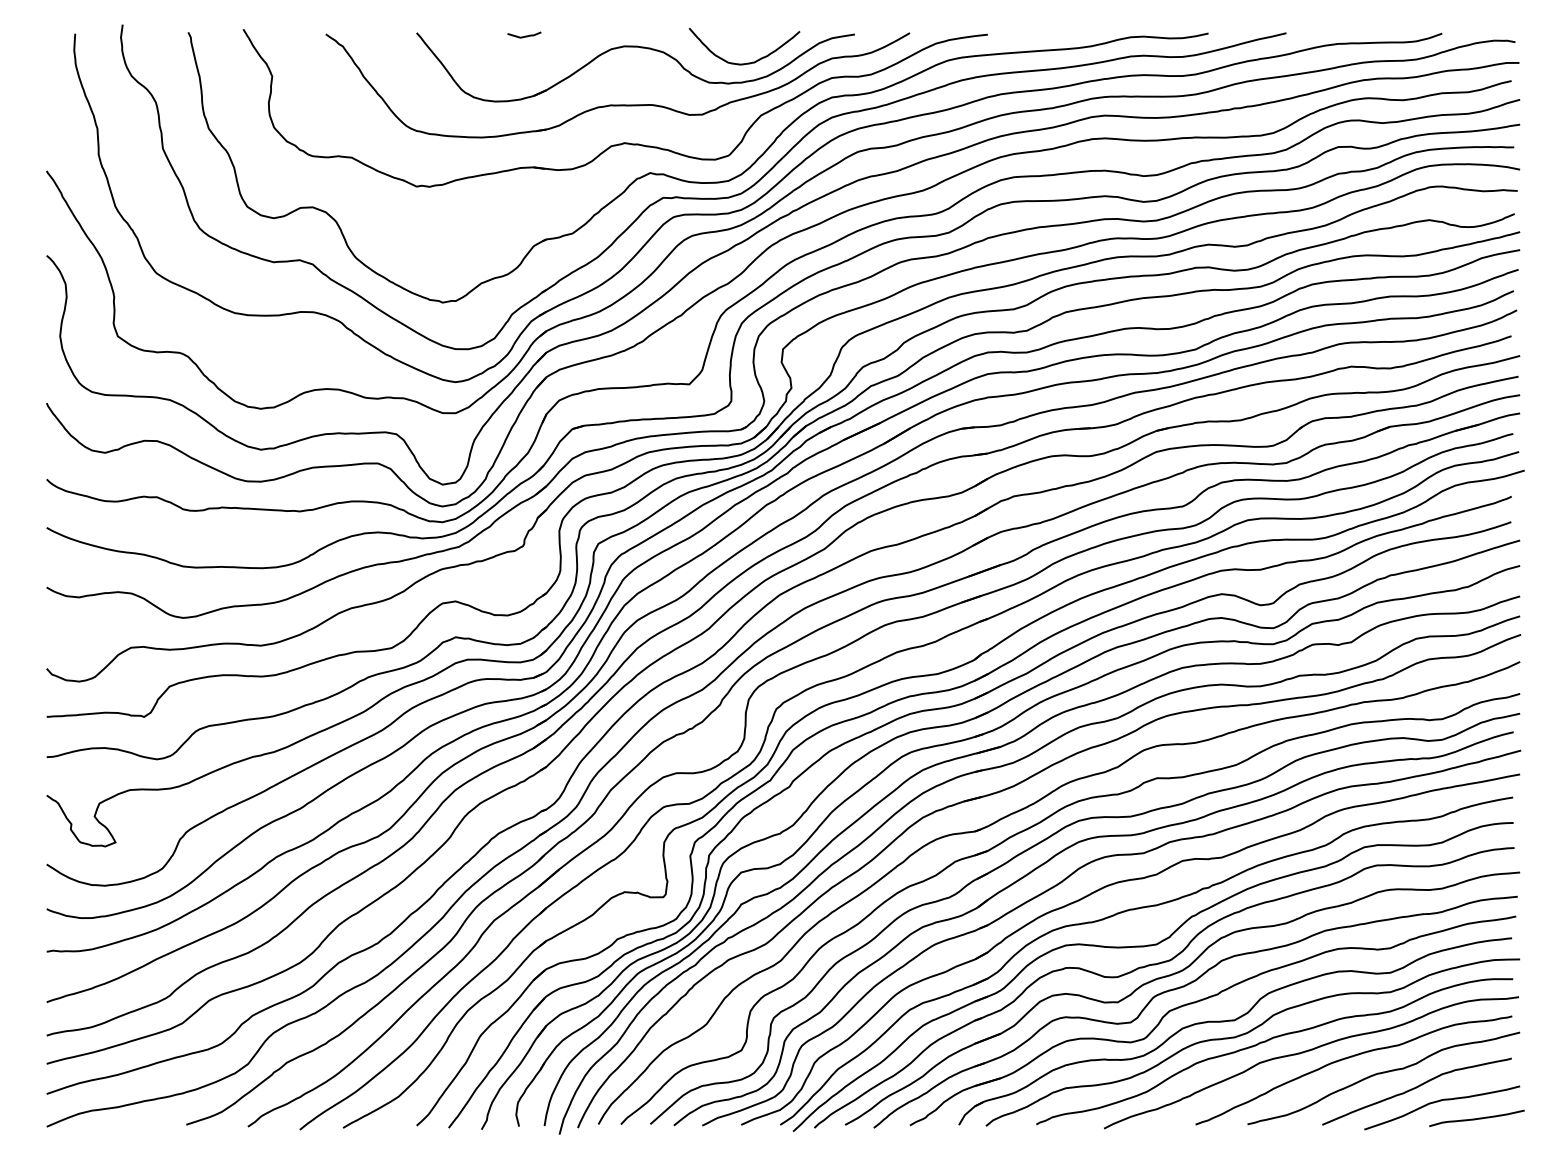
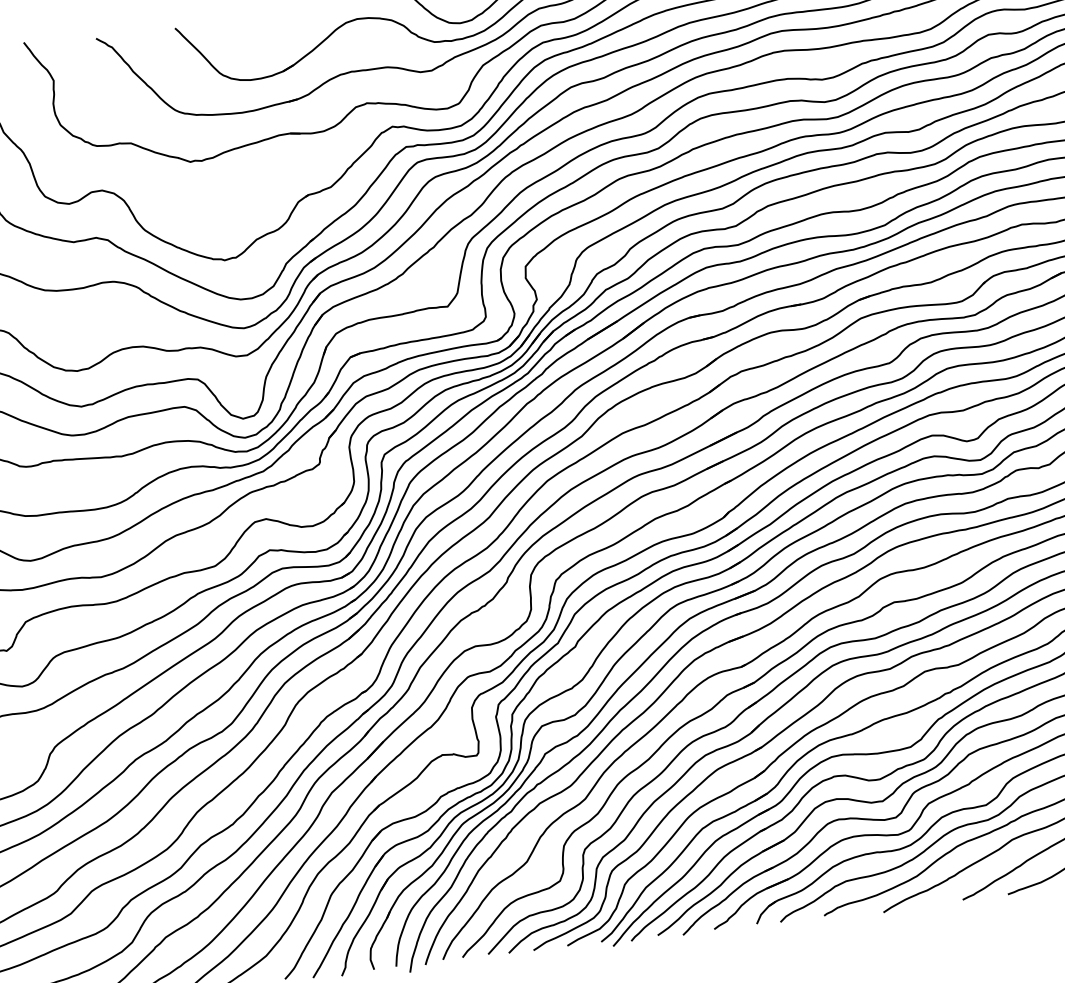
line: (525, 35) -> (269, 19), removed

